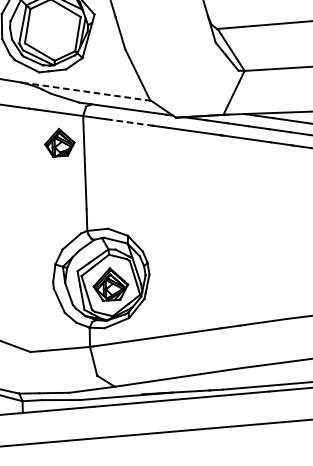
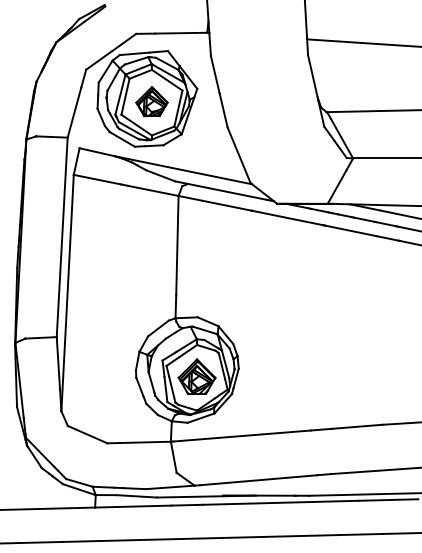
line: (86, 91) -> (183, 170), dashed -> solid
line: (129, 122) -> (227, 205), dashed -> solid
part: (59, 142) -> (151, 101), moved

